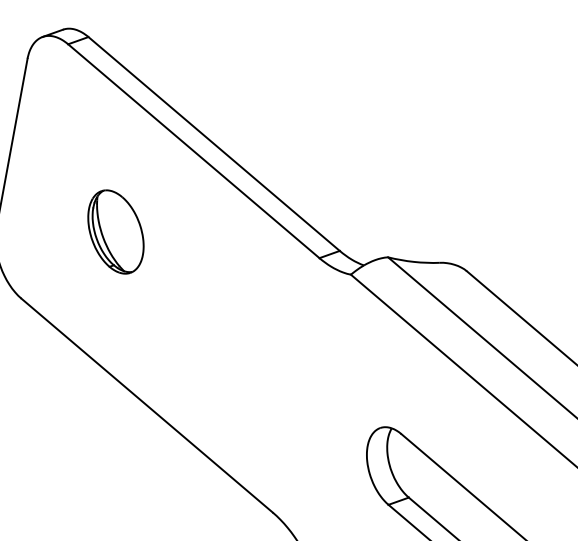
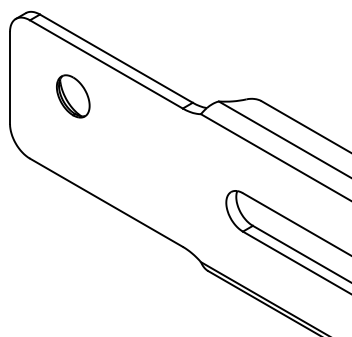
part: (116, 232) -> (73, 96), moved

